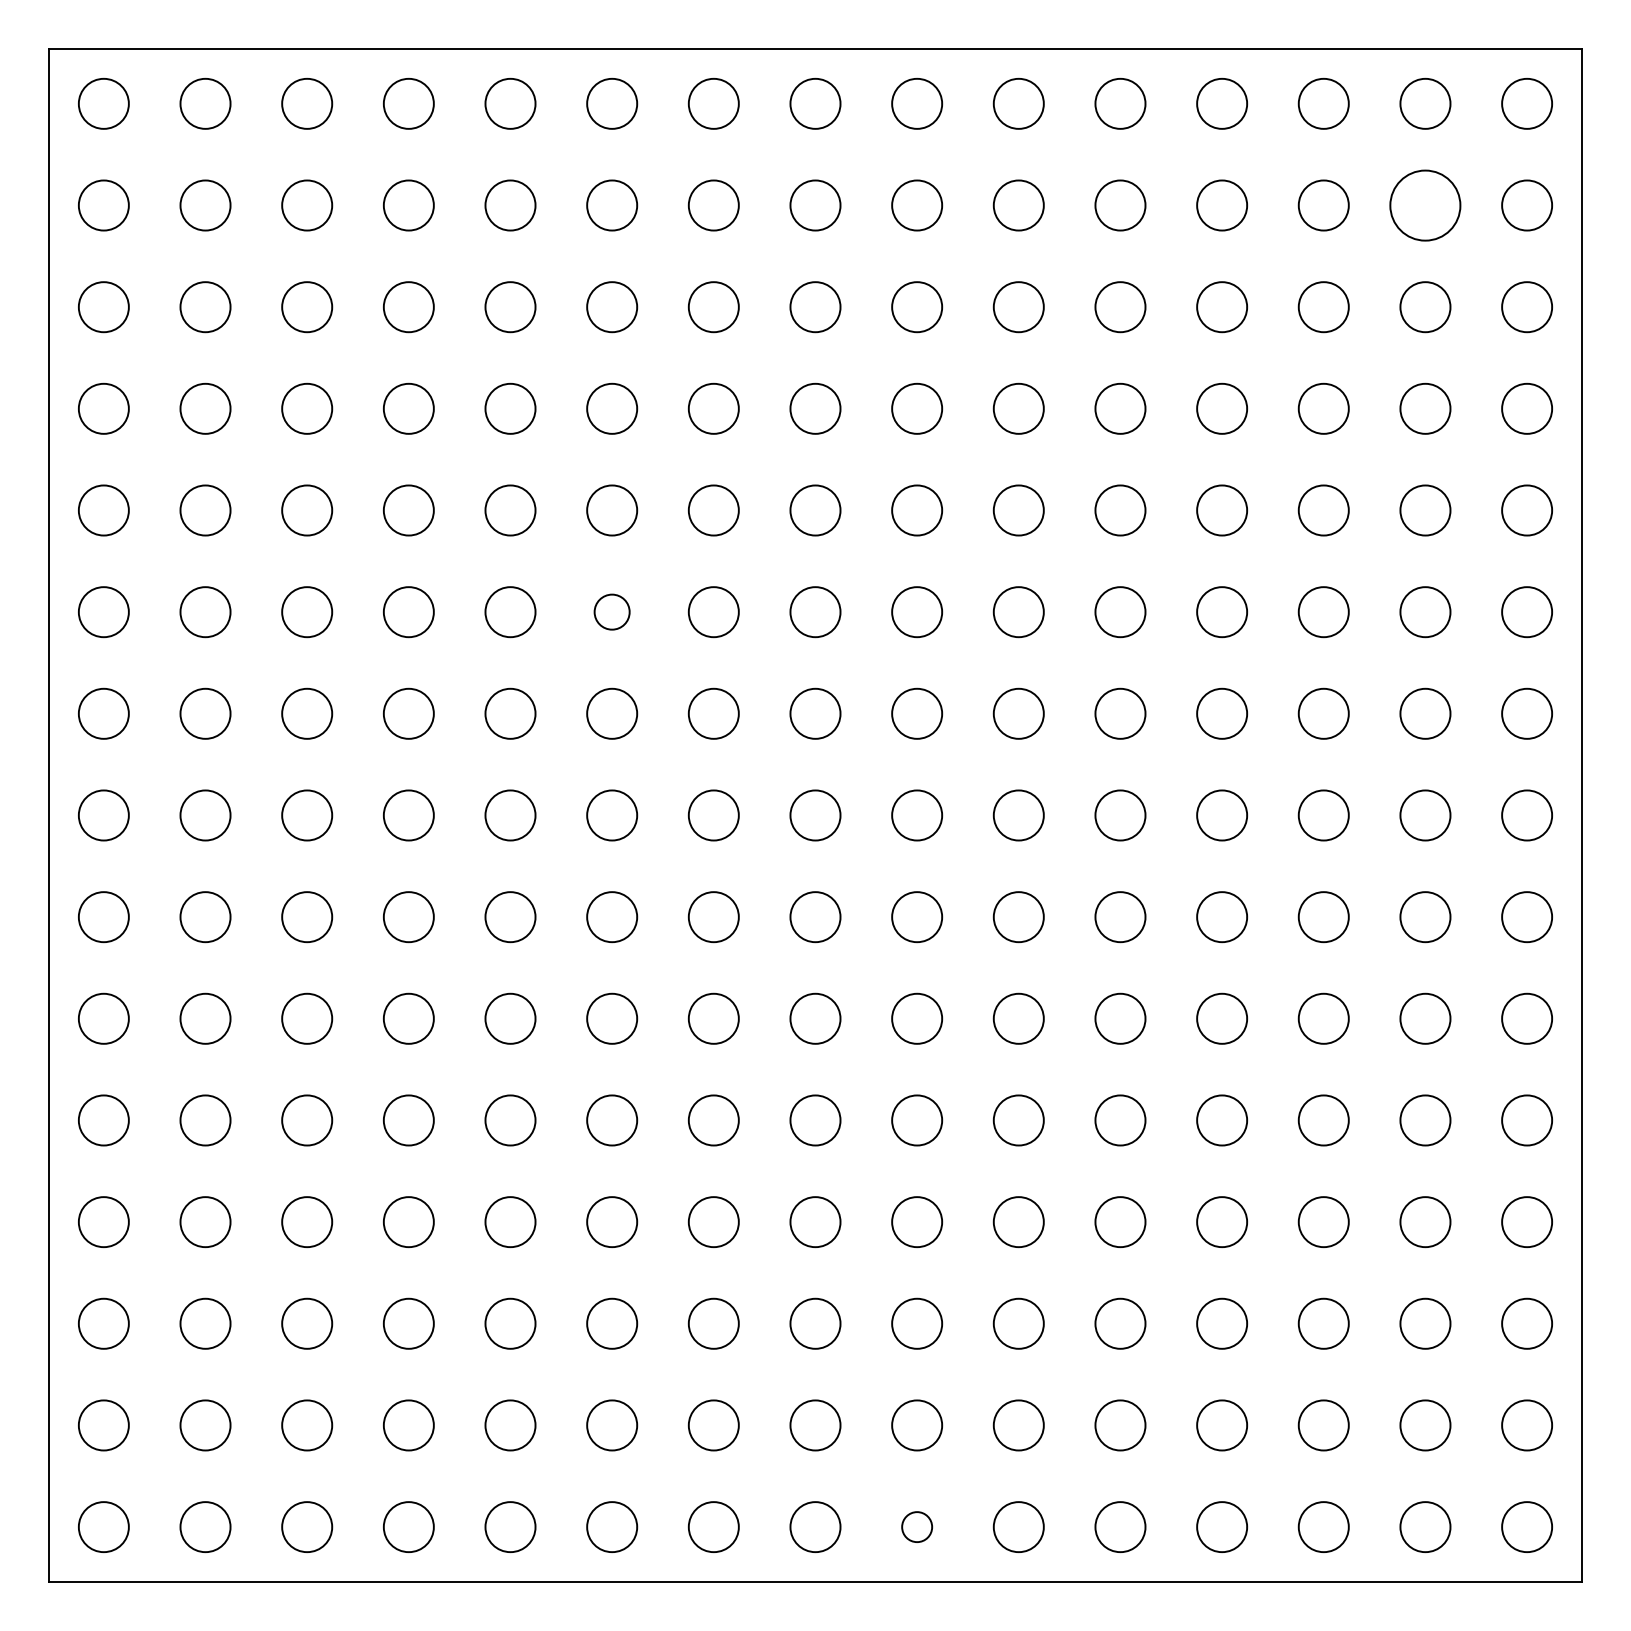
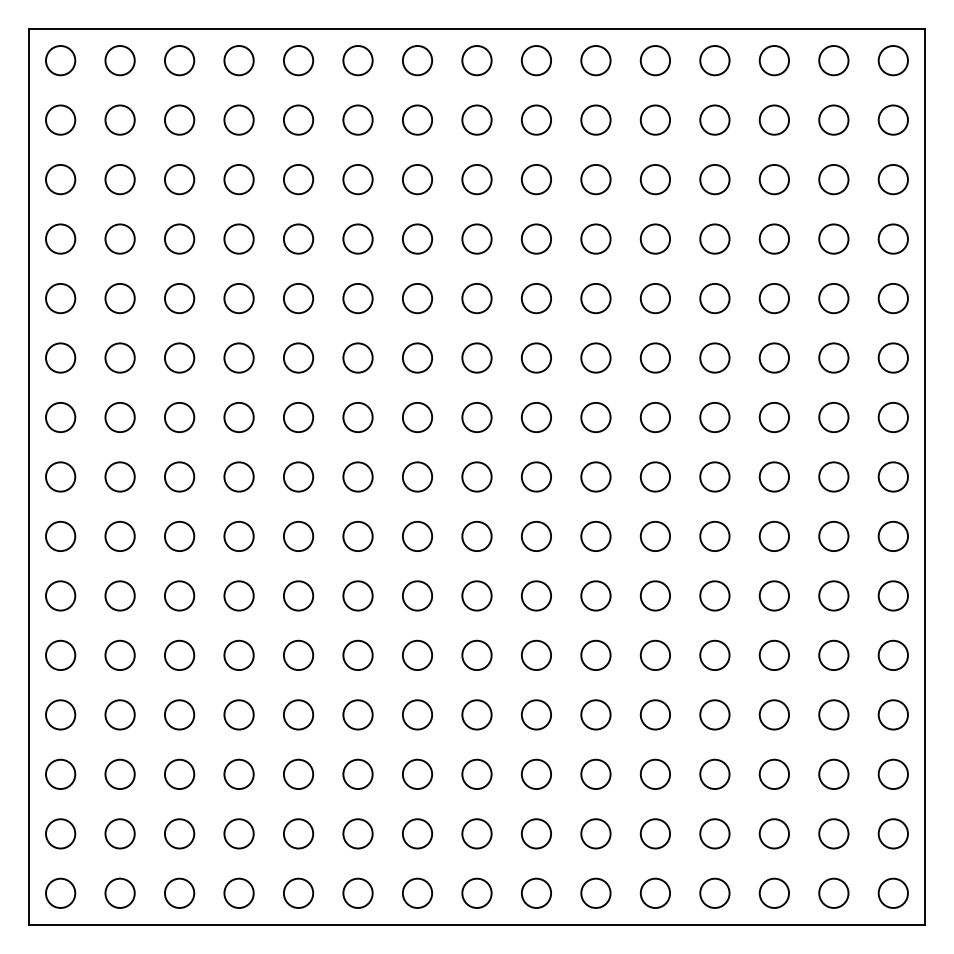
circle: (1424, 204) -> (833, 119), size x0.71
circle: (611, 611) -> (357, 357), size x1.43
circle: (917, 1525) -> (536, 892), size x1.67

